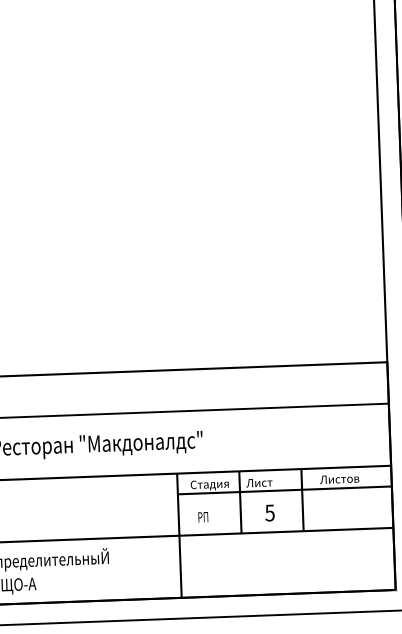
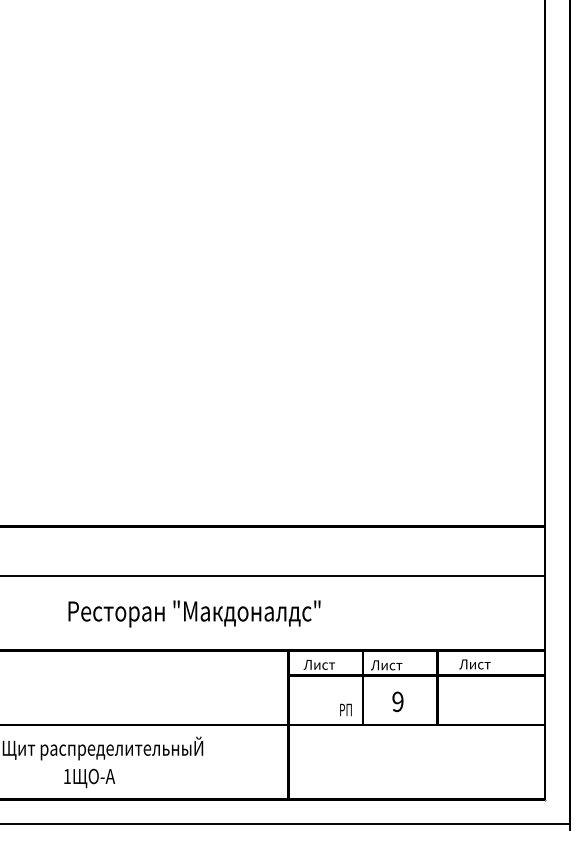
text: (352, 479) -> (498, 665), Листов -> Лист
text: (209, 484) -> (326, 665), Стадия -> Лист
text: (269, 512) -> (397, 701), 5 -> 9
text: (202, 516) -> (345, 709), moved

